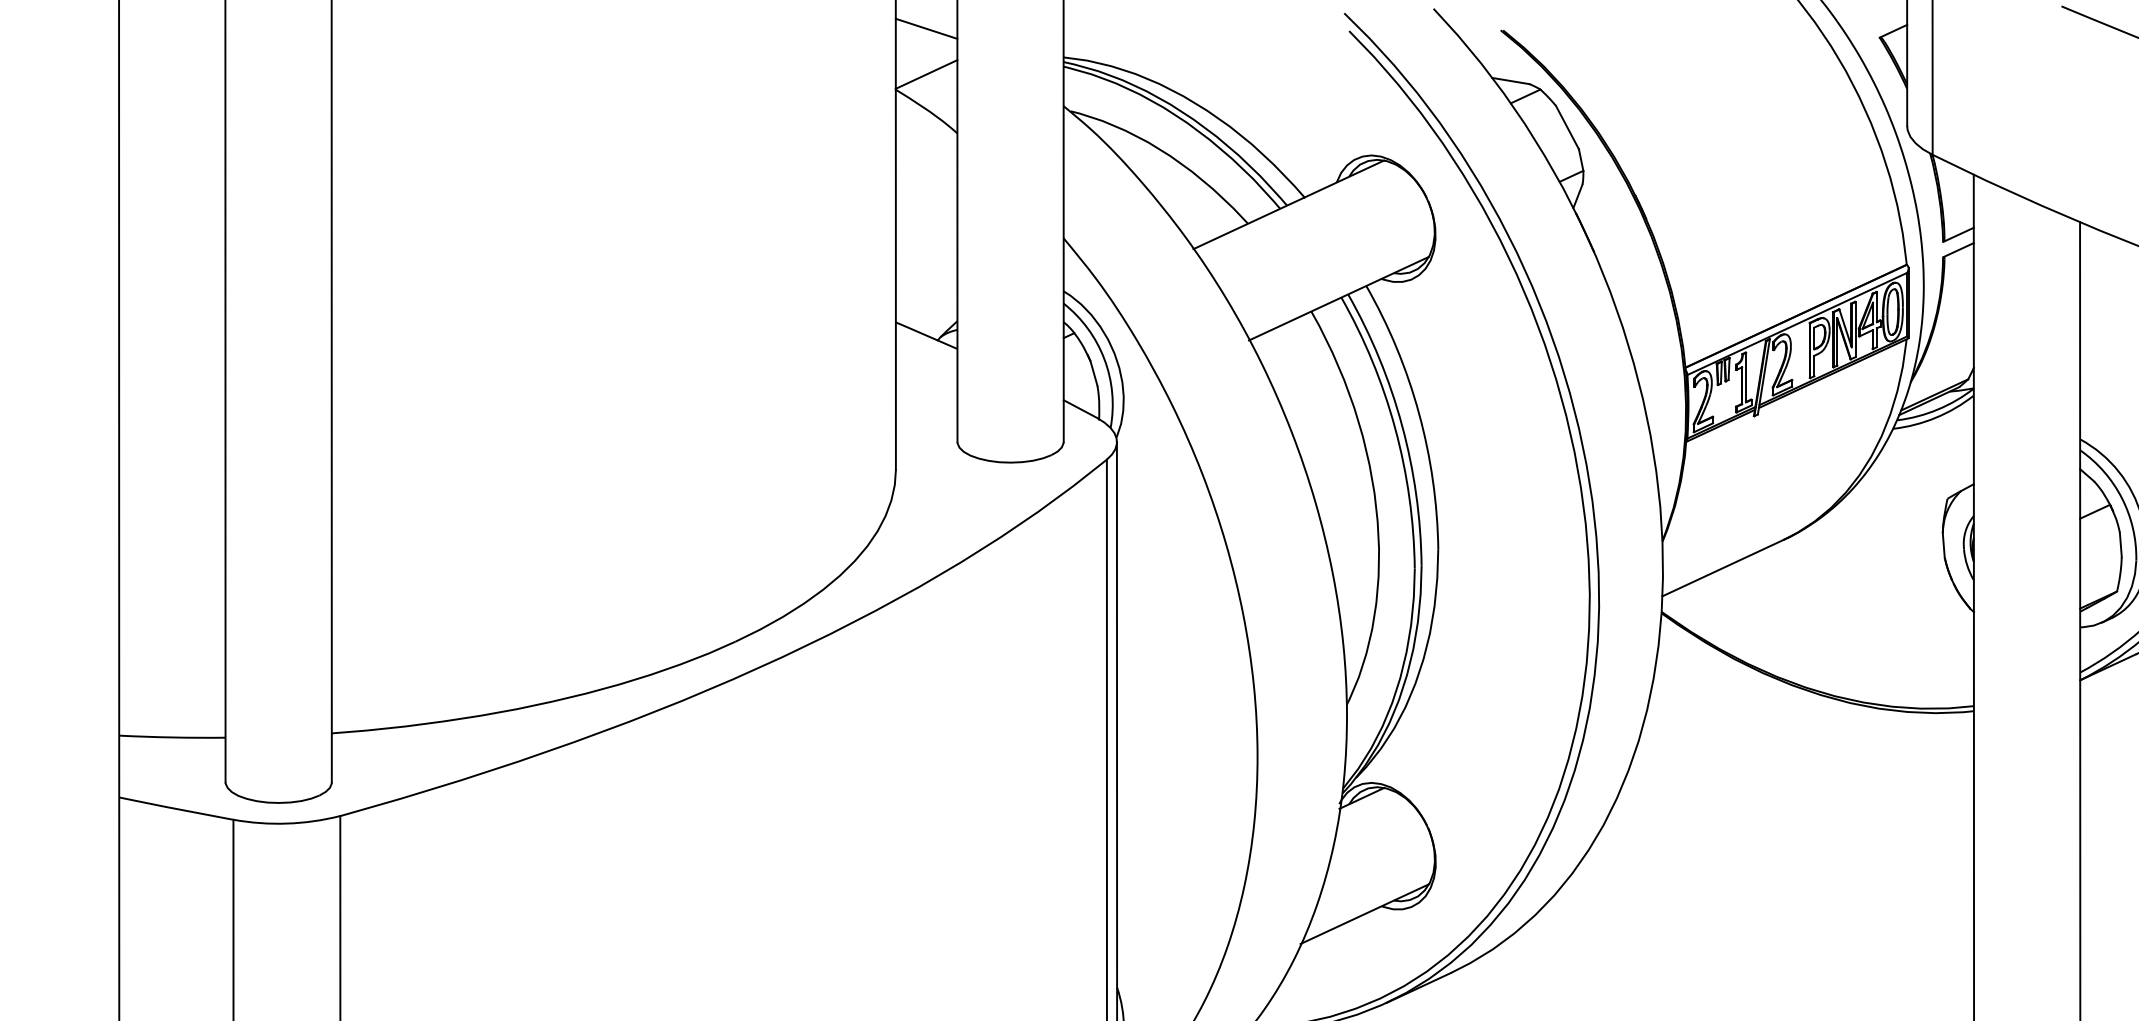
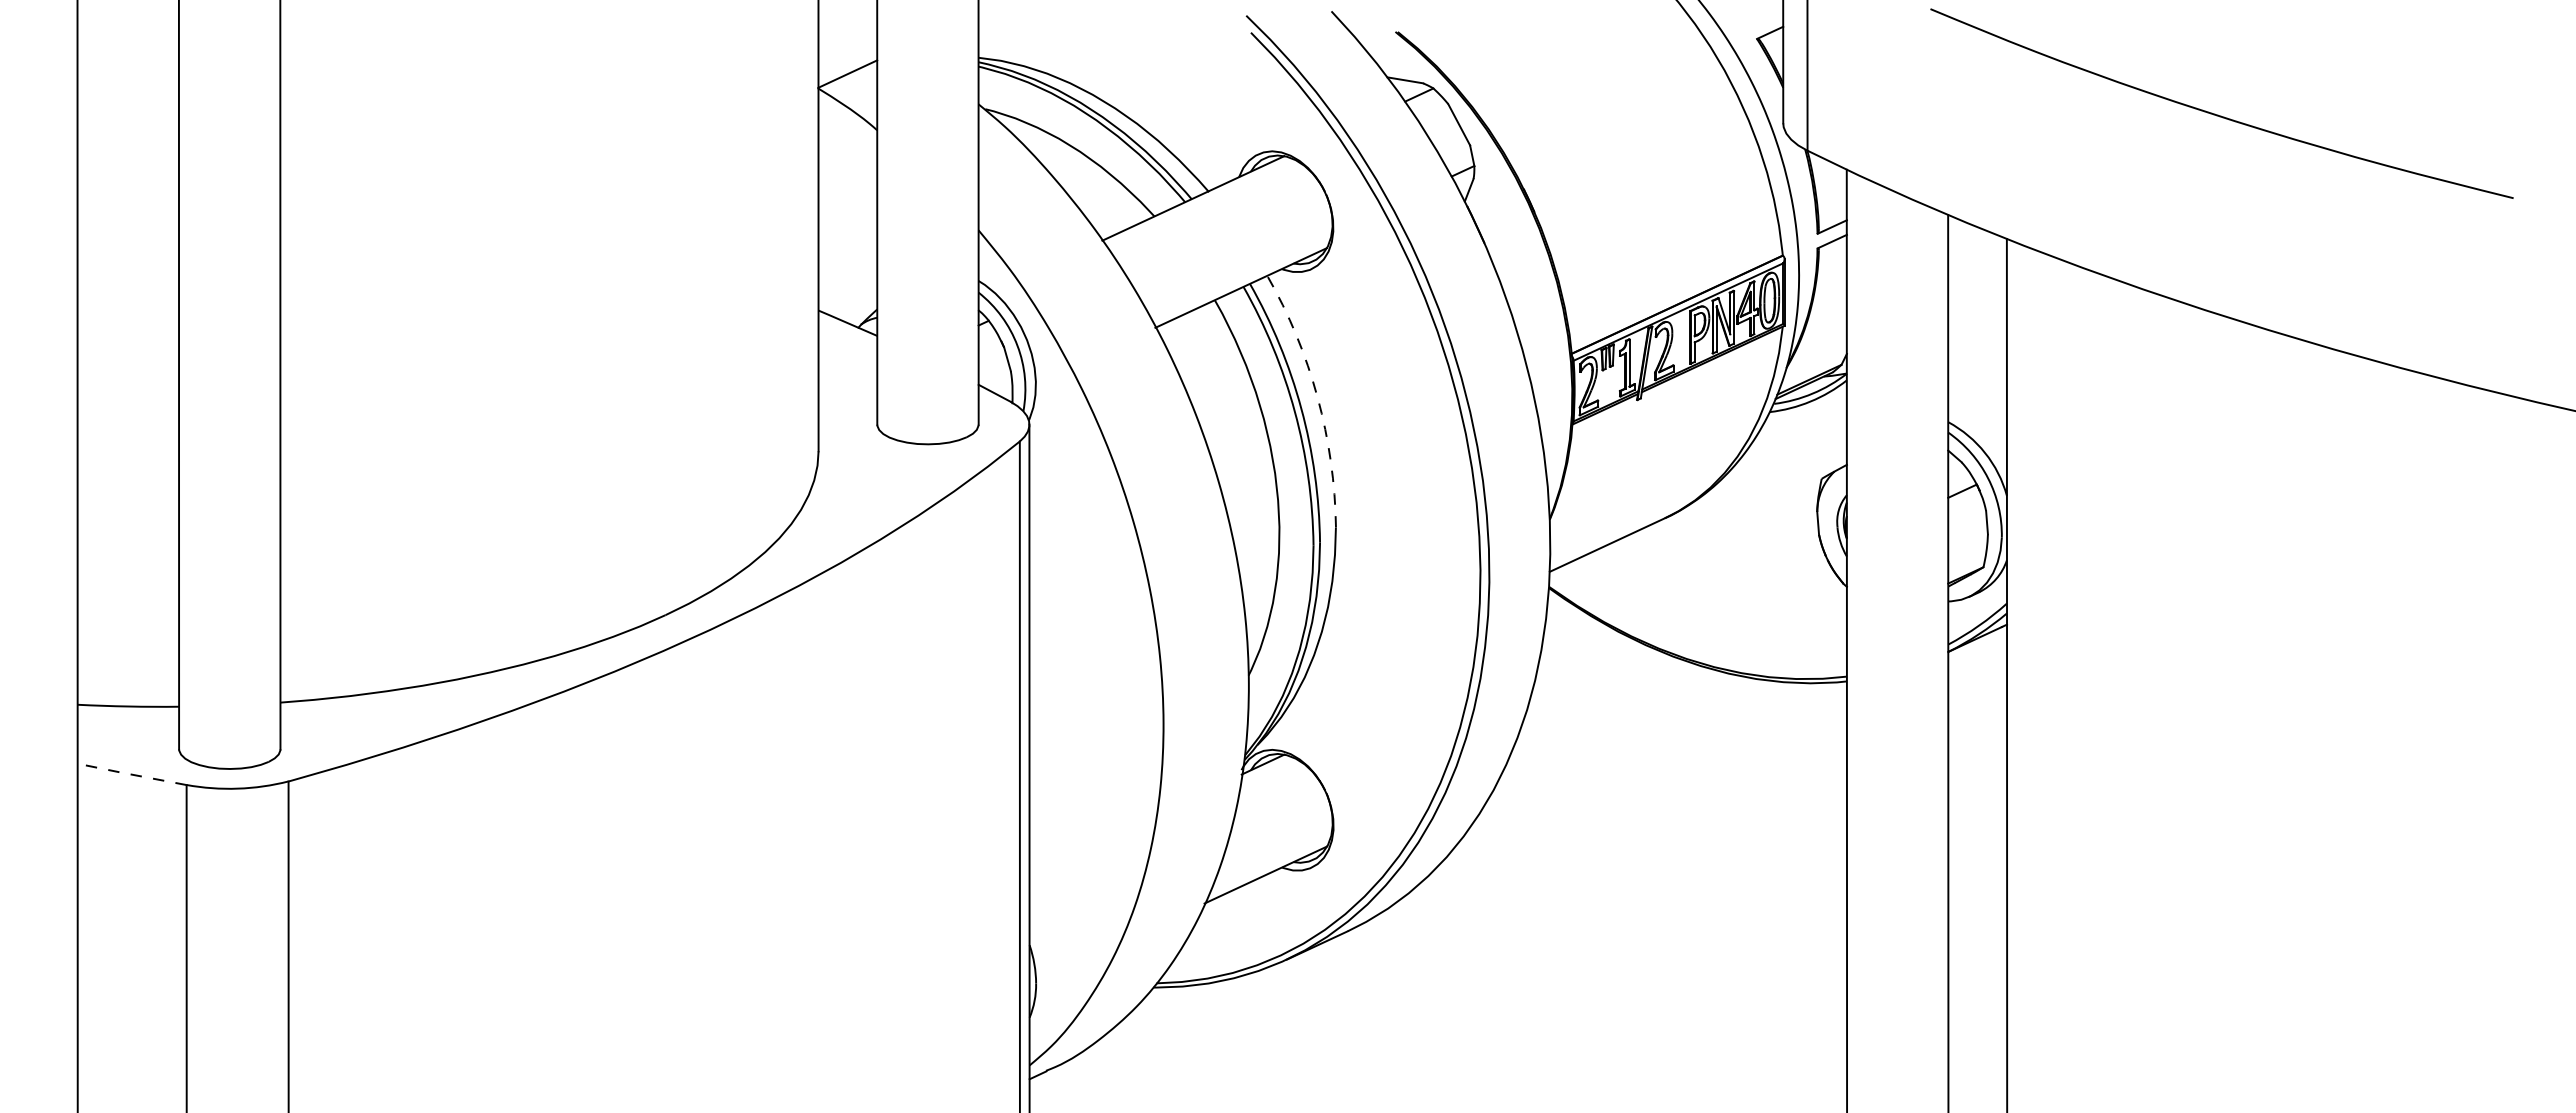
line: (926, 28) -> (847, 30), removed
arc: (1418, 413) -> (1317, 397), solid -> dashed
line: (174, 808) -> (130, 774), solid -> dashed

